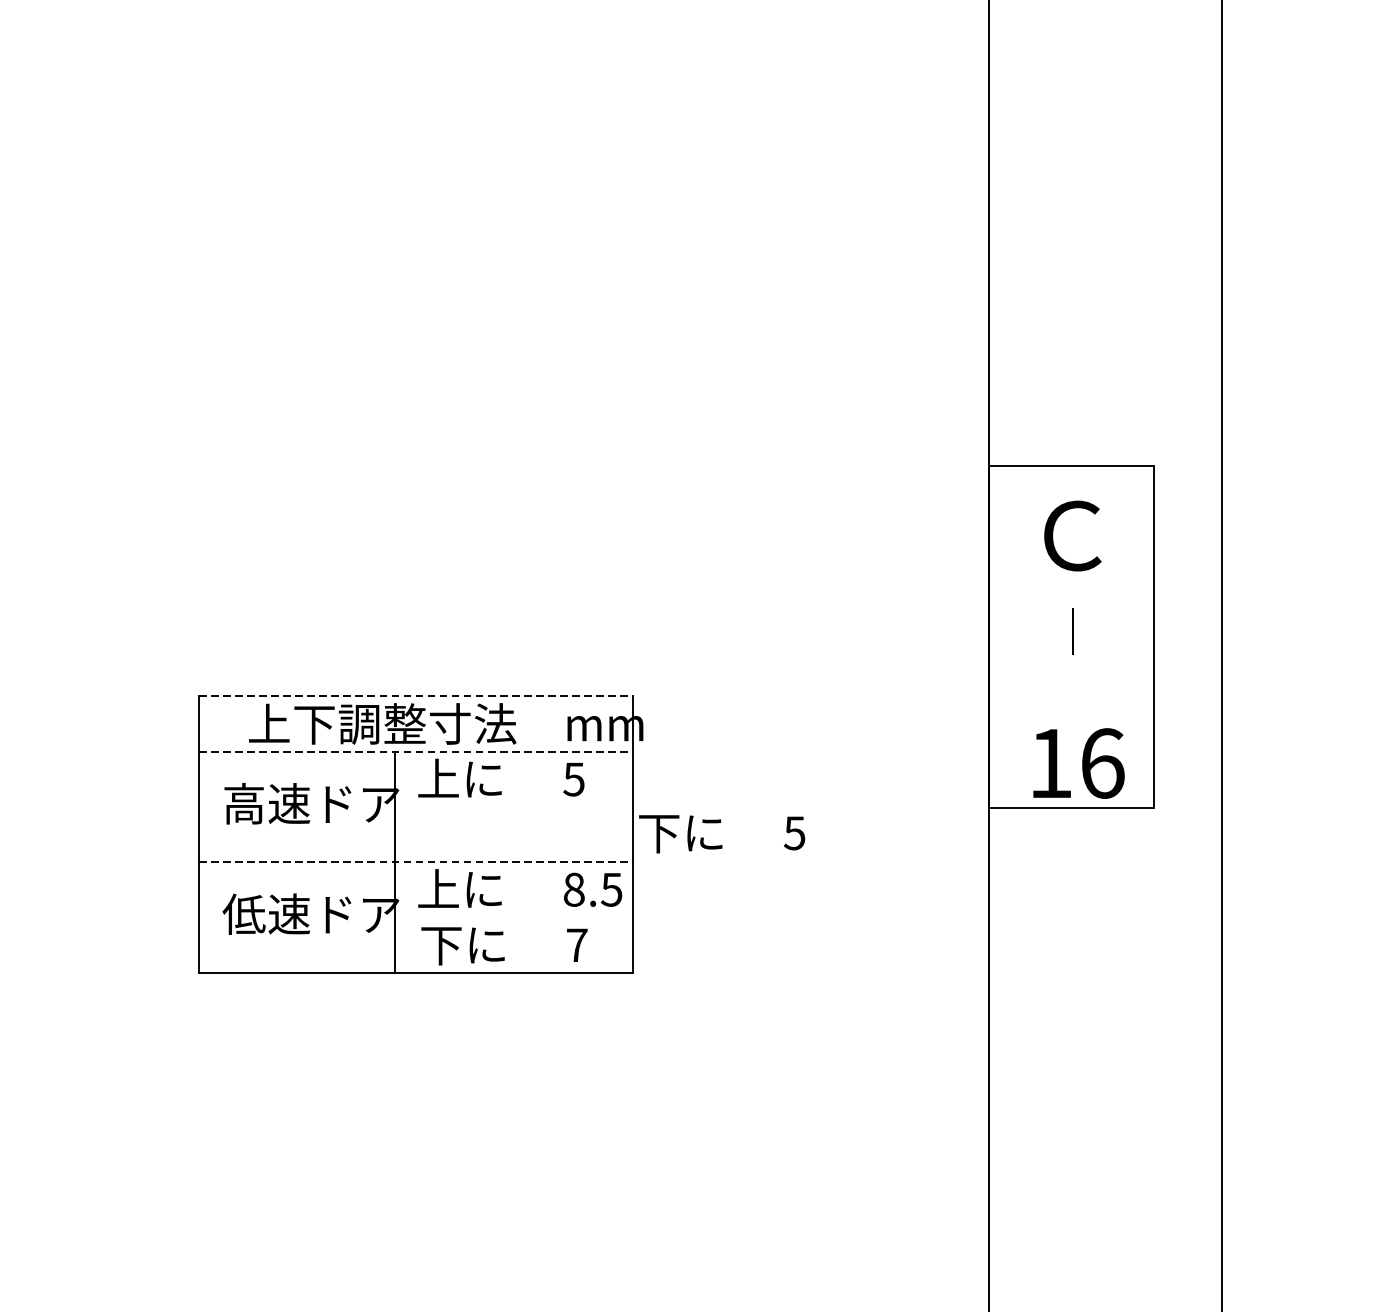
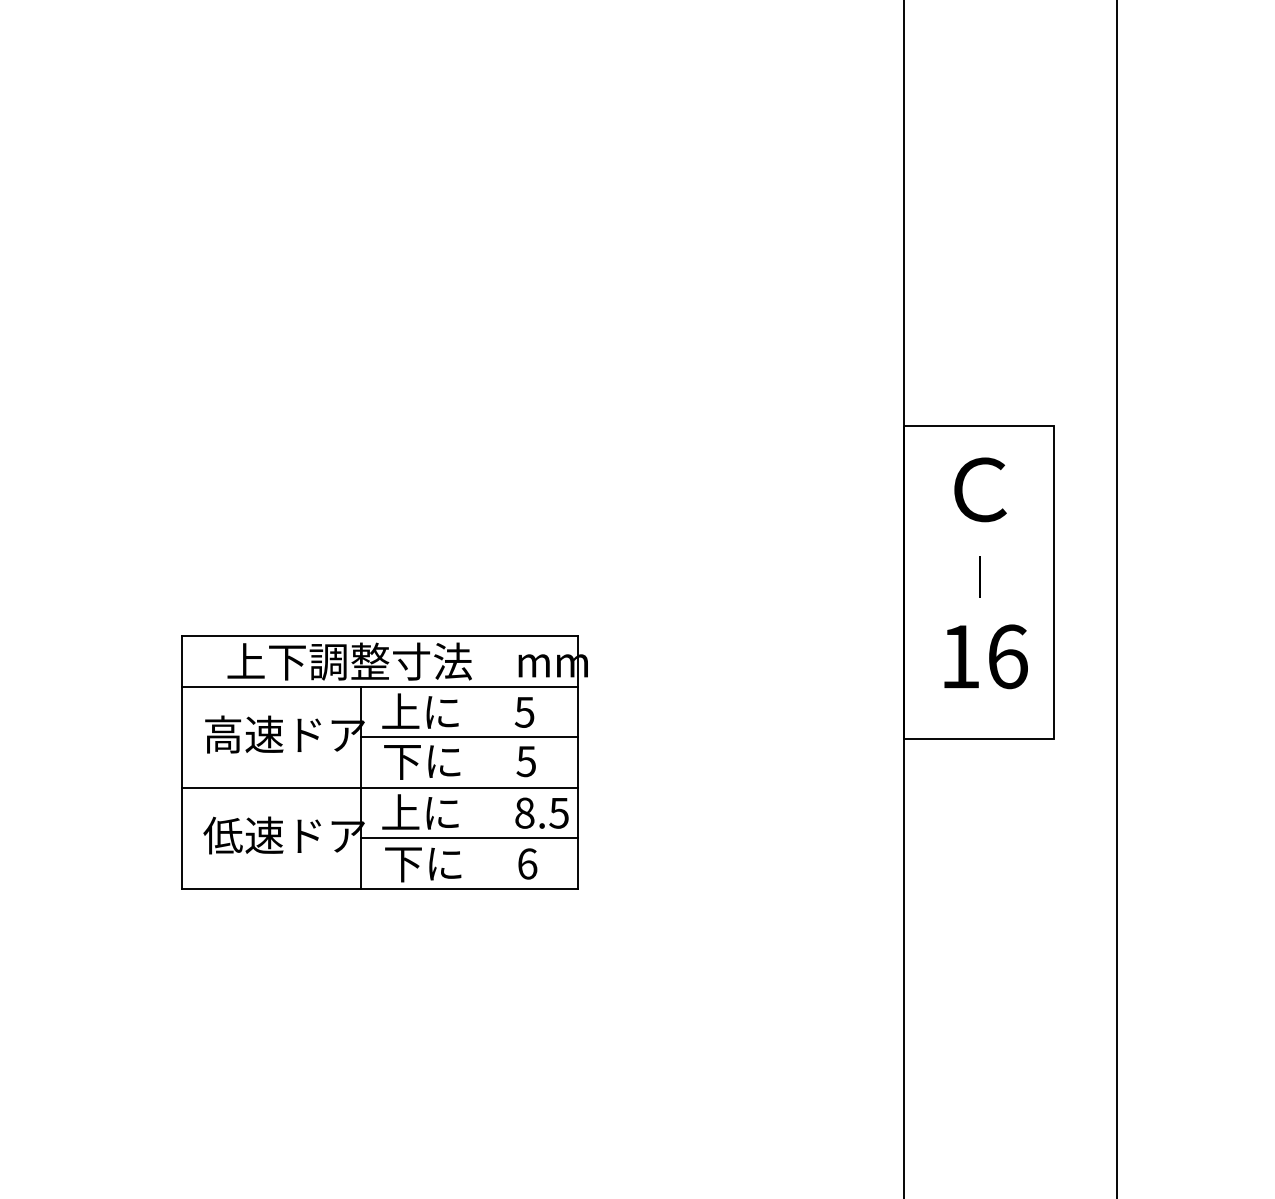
line: (416, 696) -> (380, 636), dashed -> solid
line: (416, 751) -> (380, 686), dashed -> solid
text: (1078, 763) -> (985, 656), moved
line: (513, 806) -> (469, 737), added
text: (721, 834) -> (459, 762), moved
line: (416, 861) -> (380, 787), dashed -> solid
line: (513, 917) -> (469, 838), added
text: (577, 944) -> (527, 863), 7 -> 6

